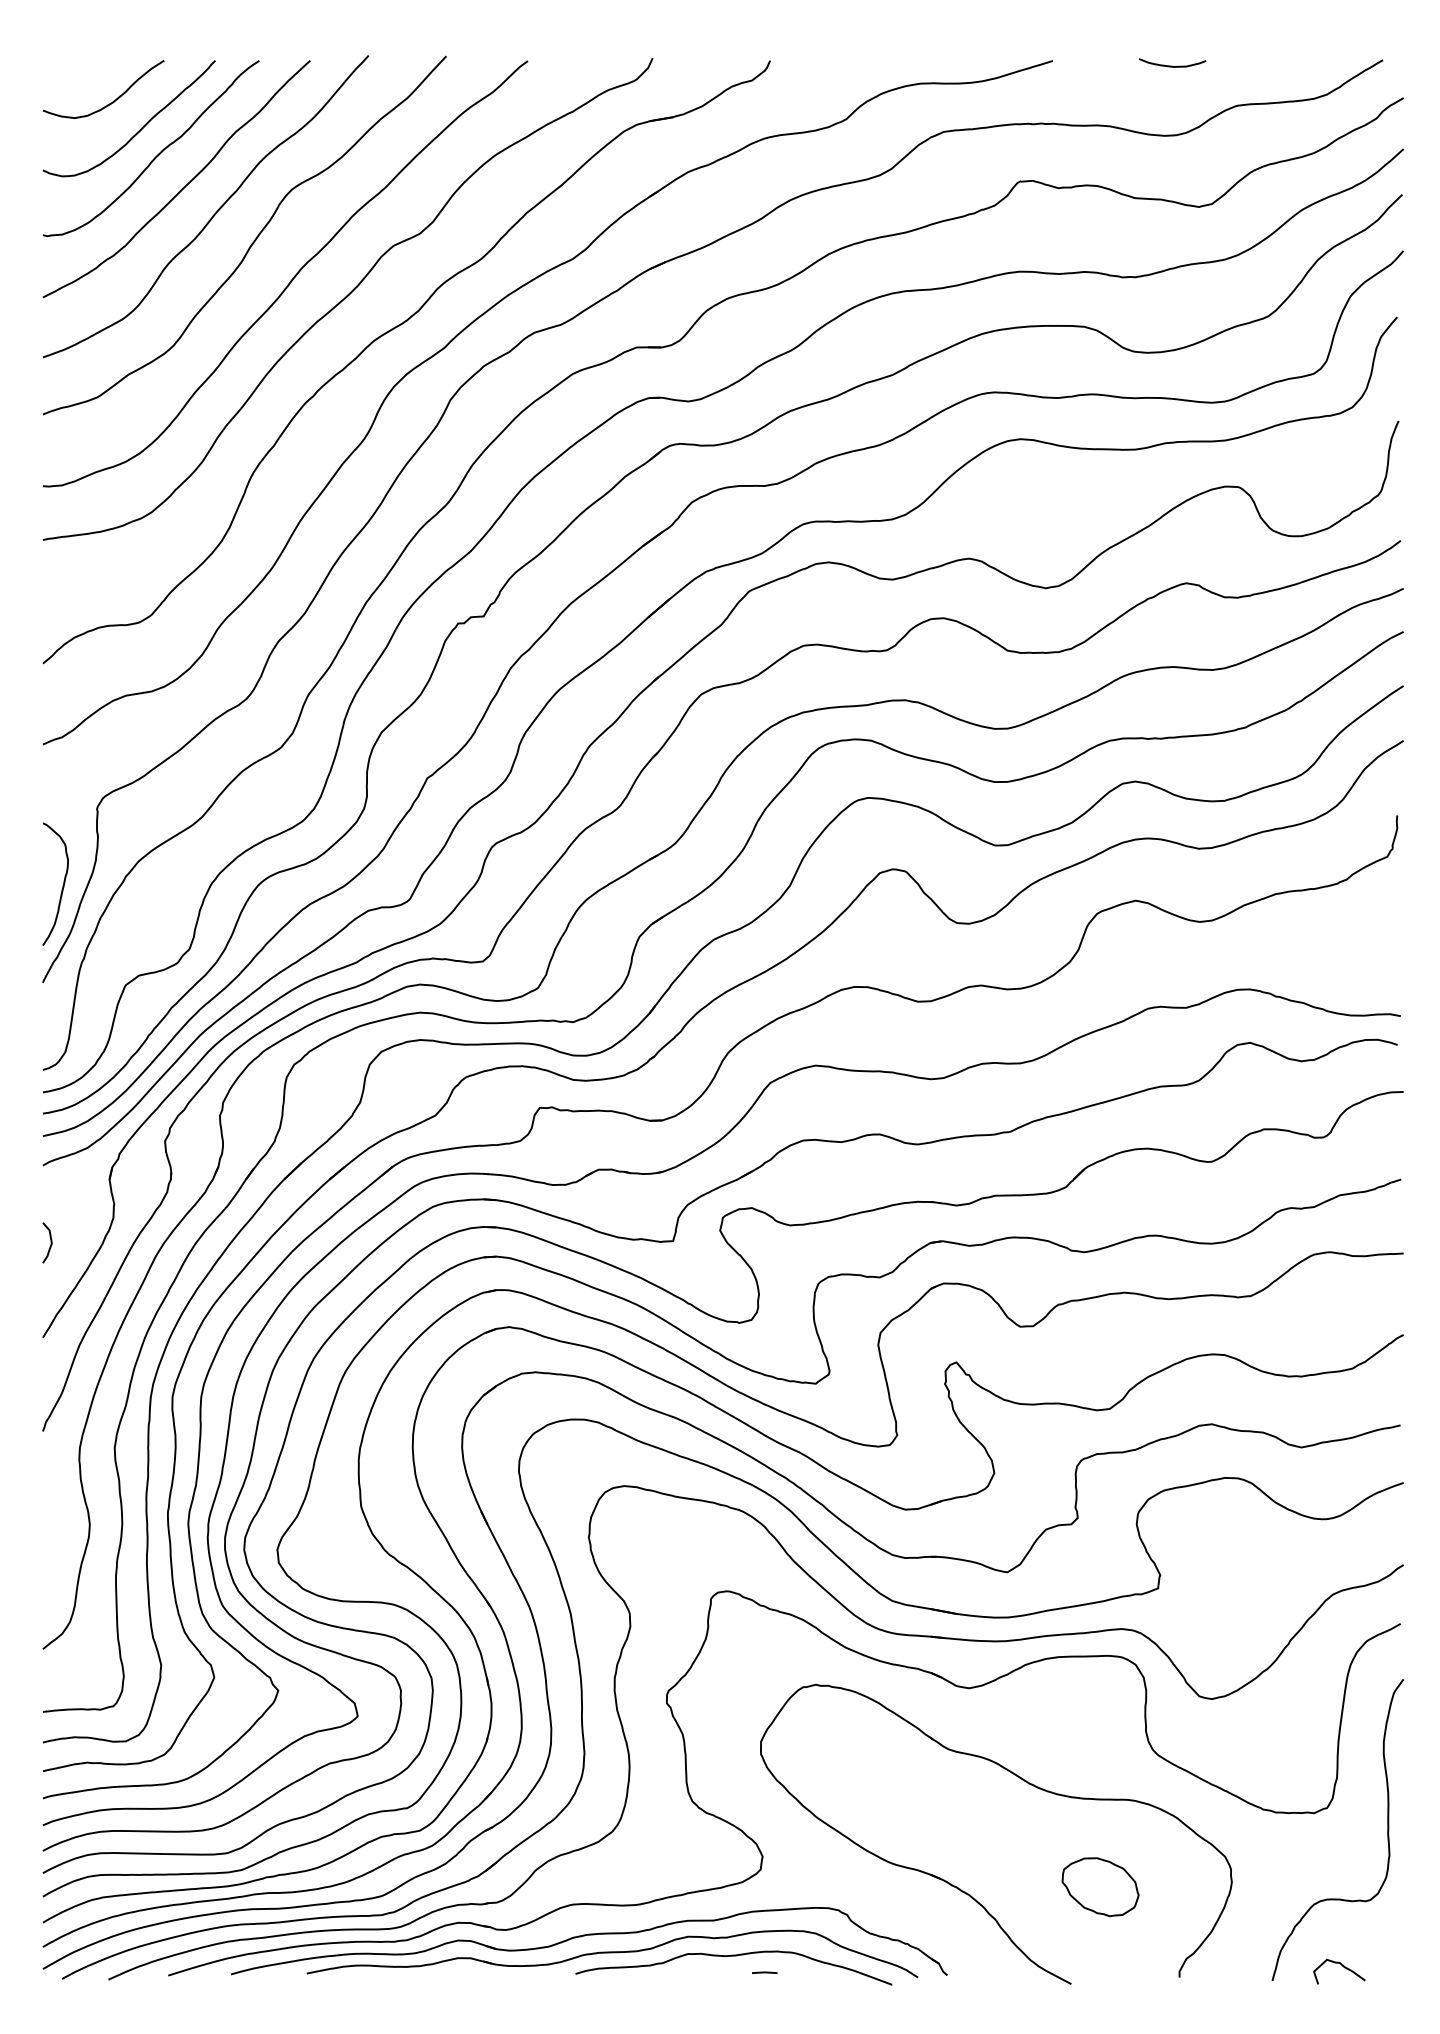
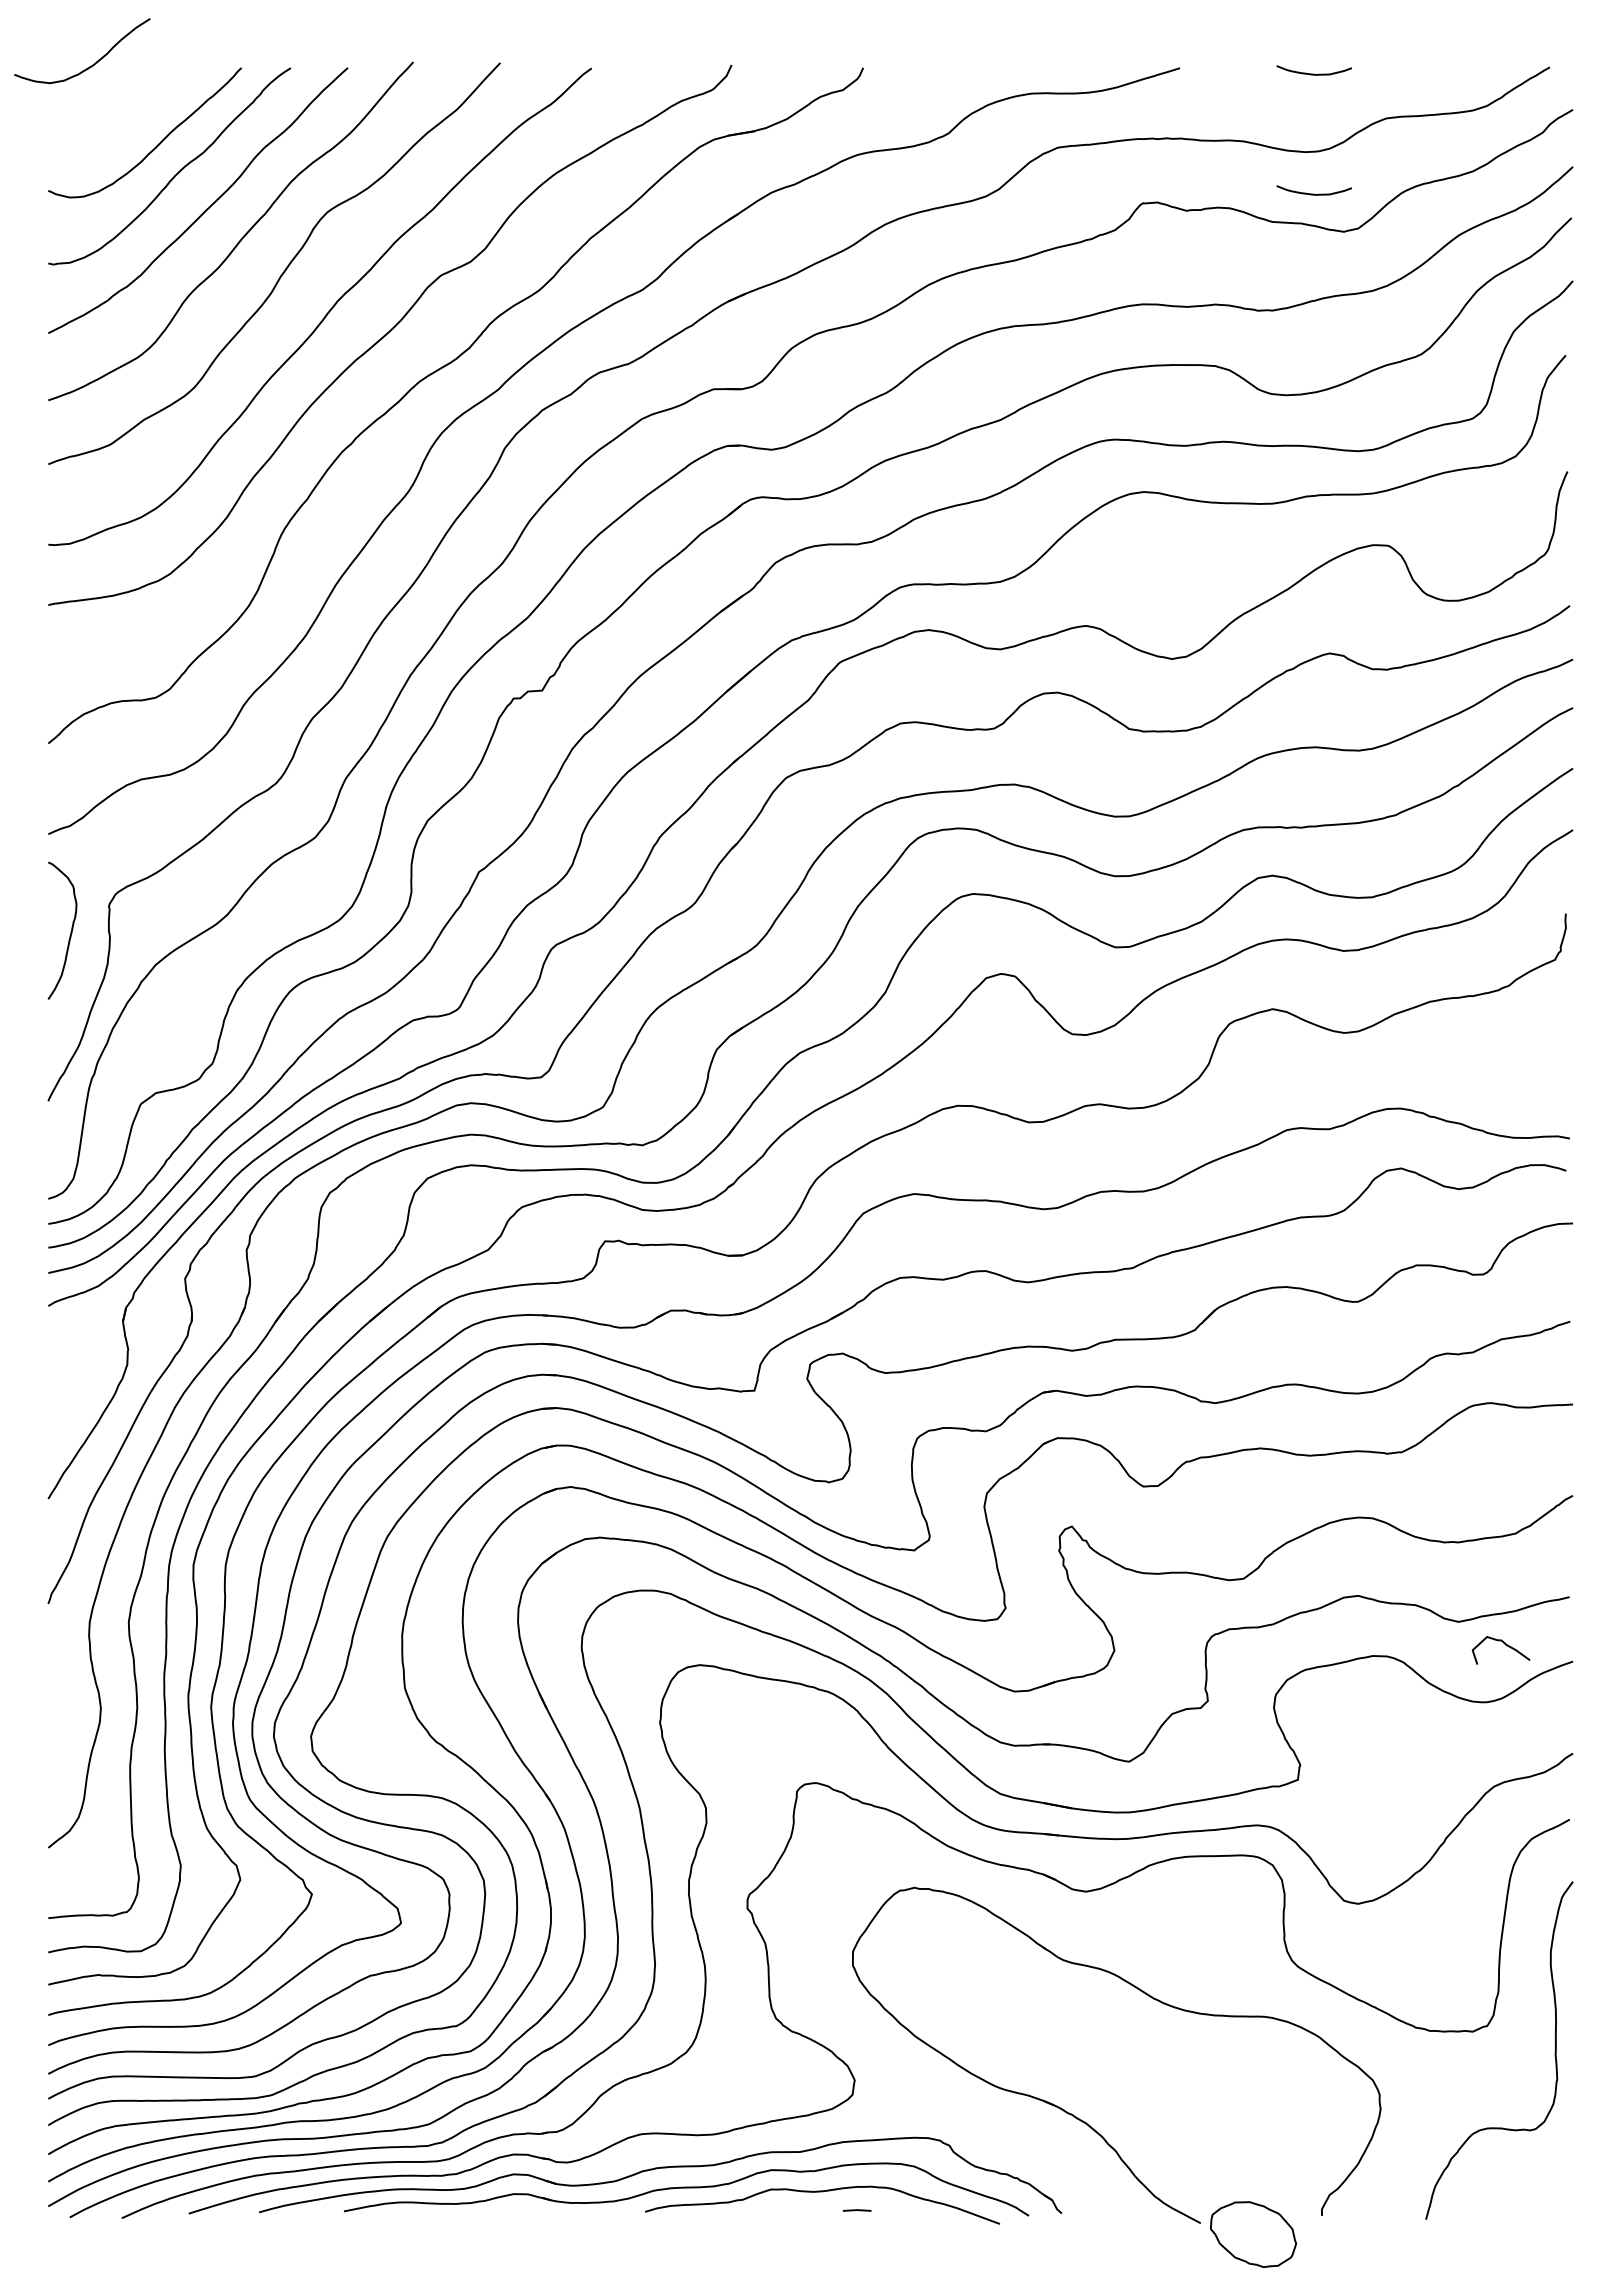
curve: (113, 100) -> (93, 63), moved
curve: (1172, 172) -> (1313, 193), added
curve: (62, 884) -> (70, 931), moved
curve: (50, 1244) -> (56, 1394), removed
part: (1100, 1887) -> (1253, 2234), moved
curve: (1343, 1967) -> (1505, 1645), moved

